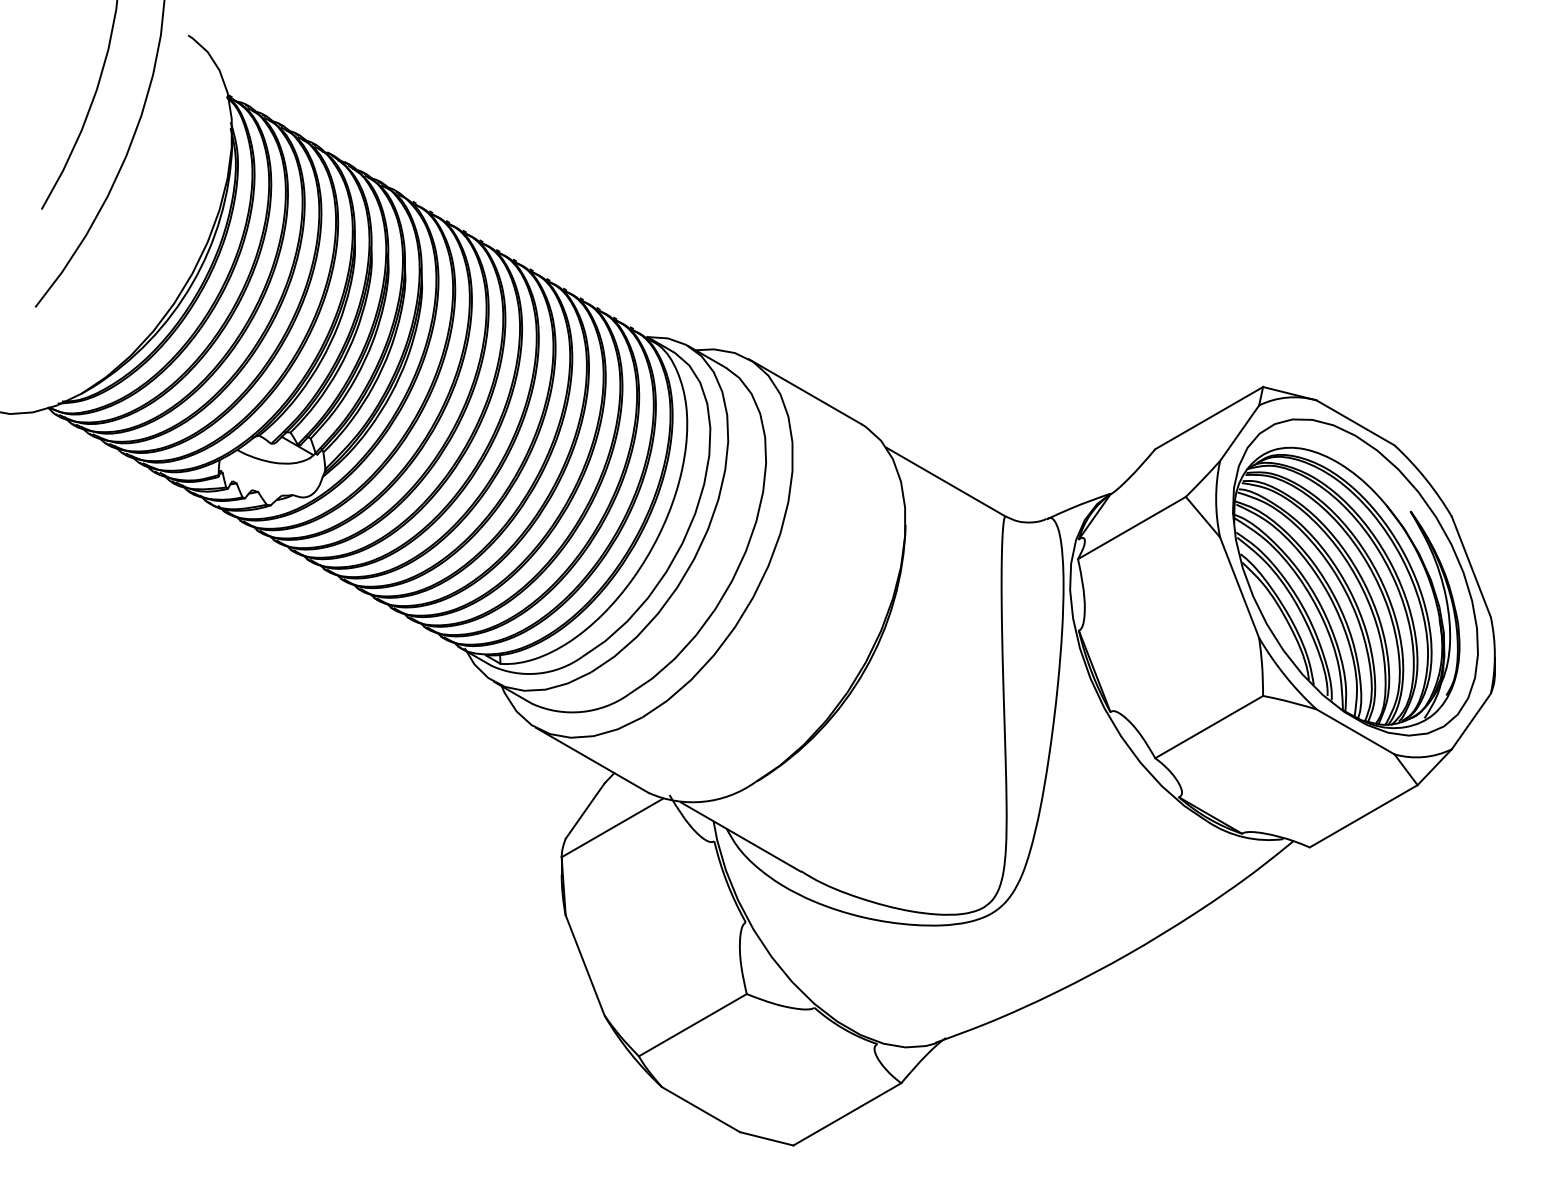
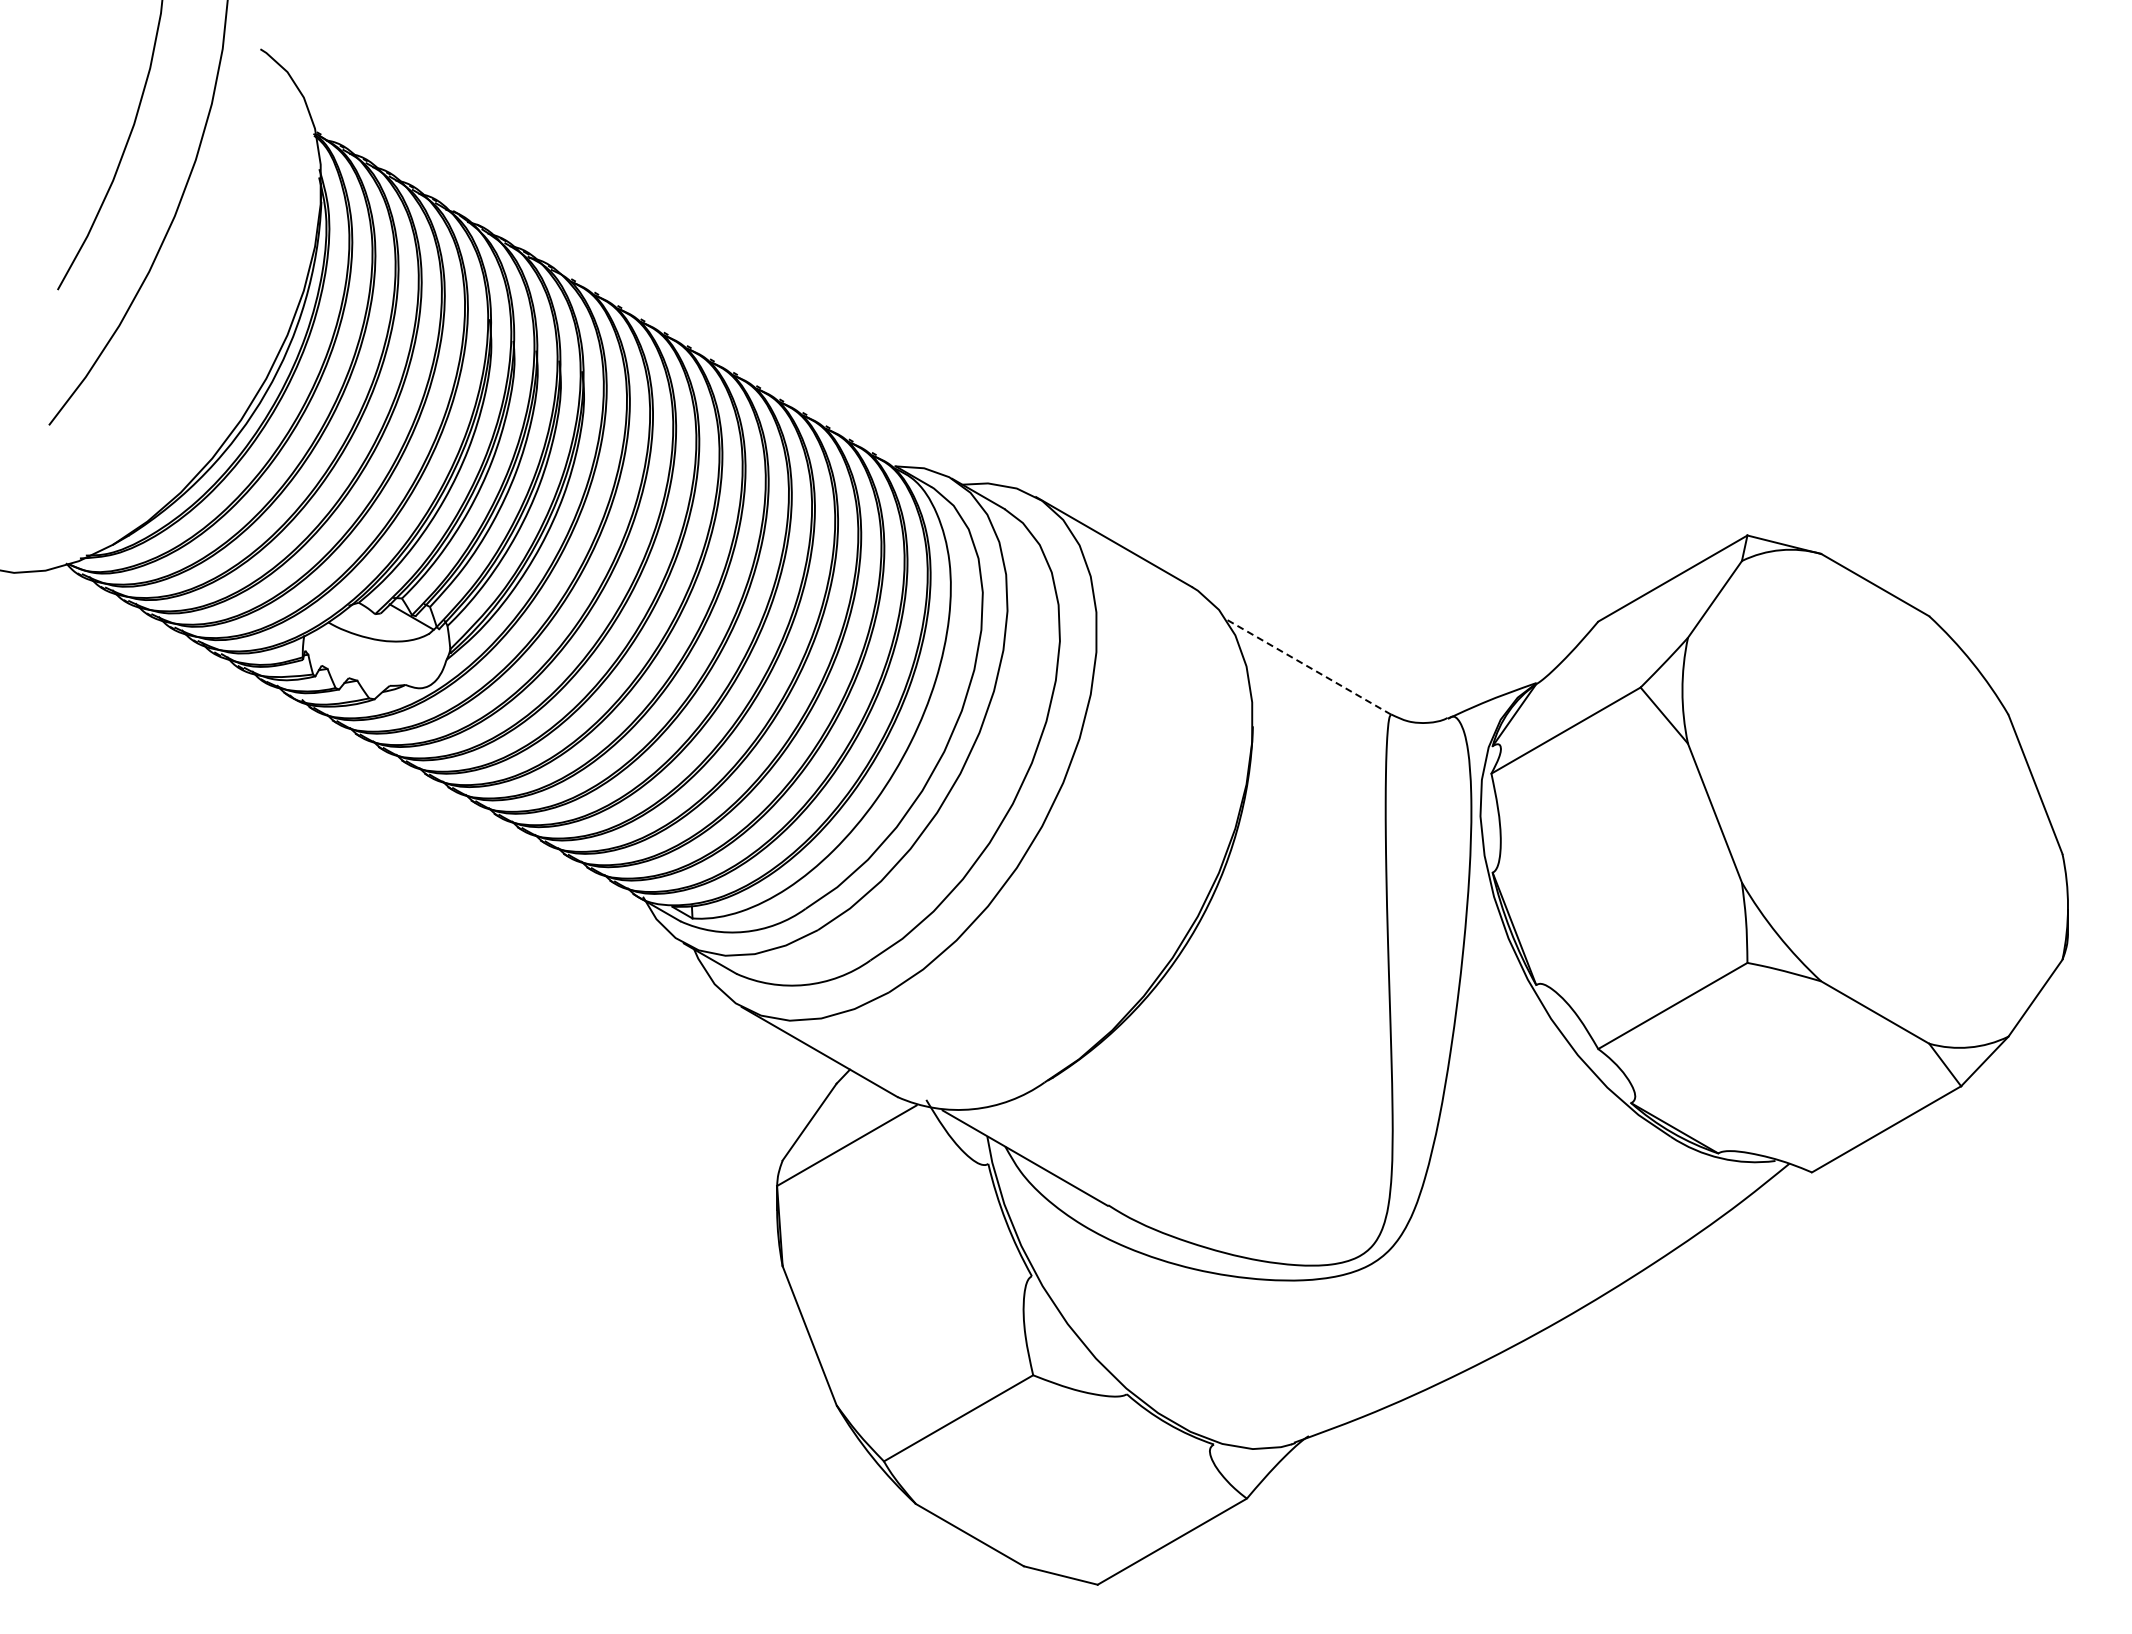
line: (945, 481) -> (1308, 666), solid -> dashed
part: (1354, 577) -> (1874, 798), removed

